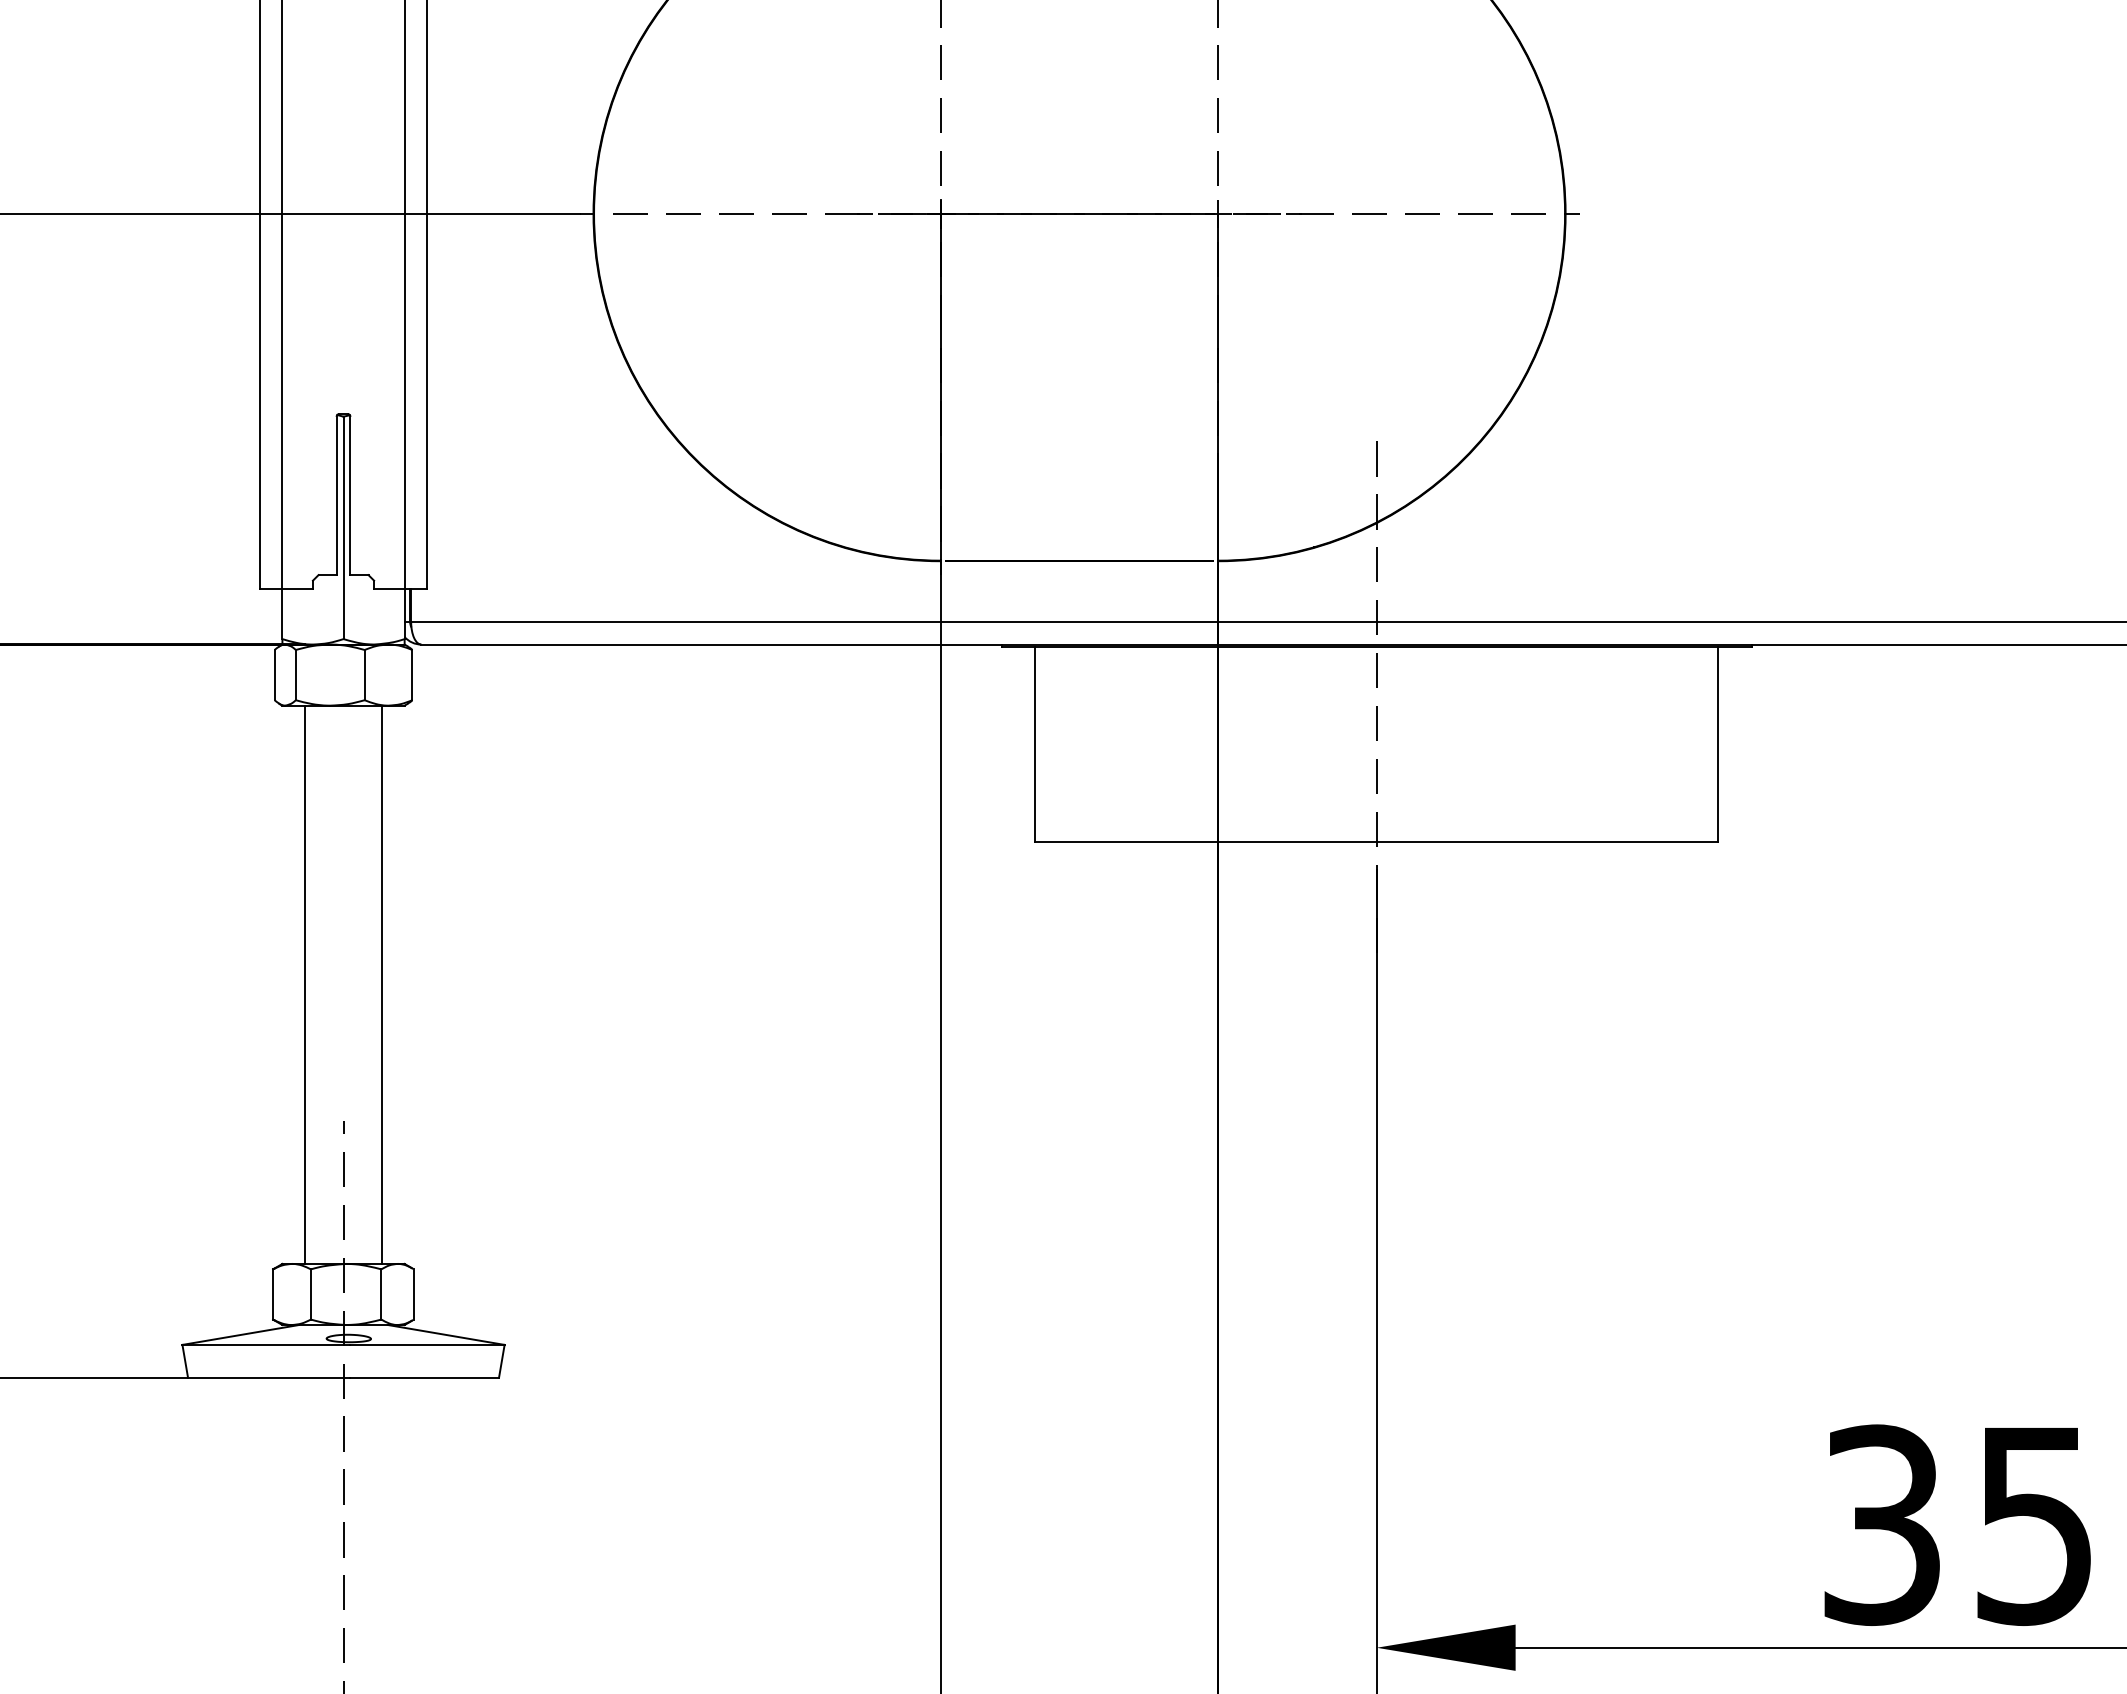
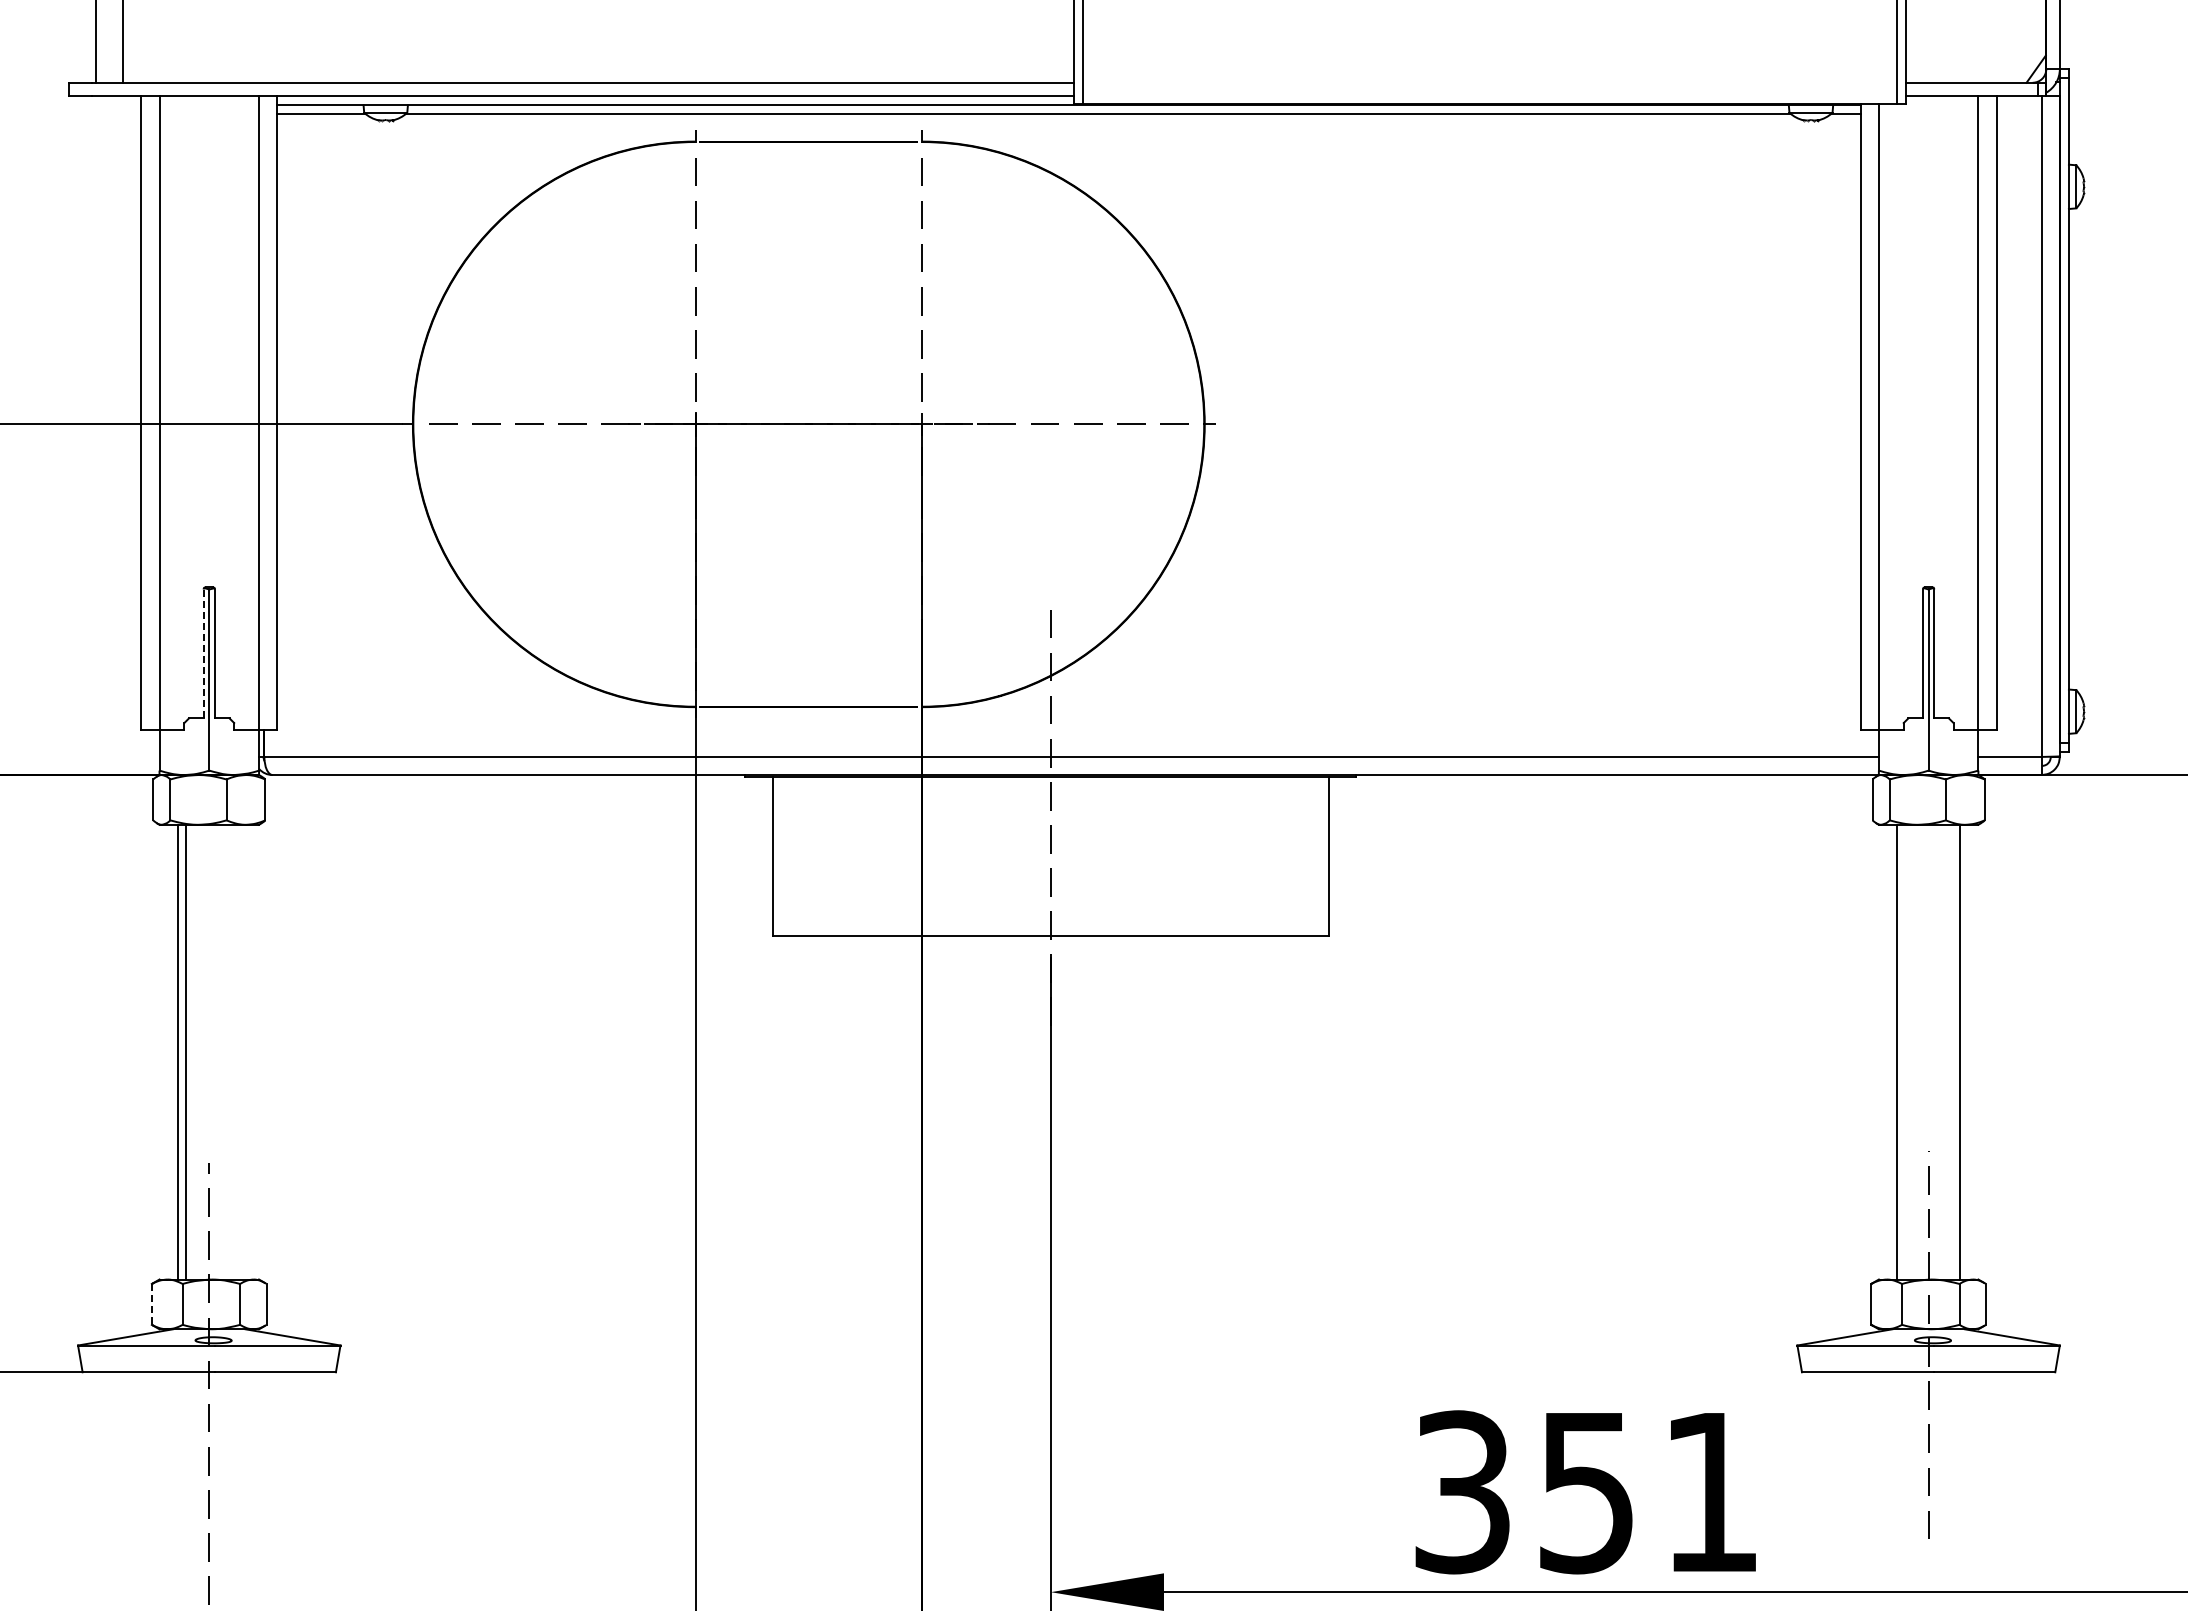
line: (336, 495) -> (203, 653), solid -> dashed
line: (381, 983) -> (185, 1051), moved
line: (272, 1294) -> (151, 1304), solid -> dashed

